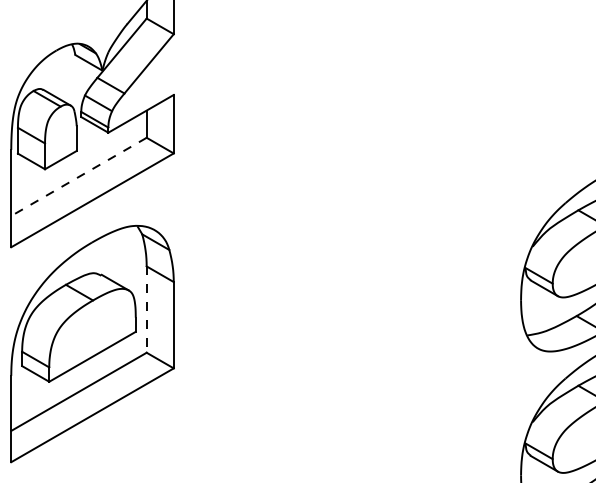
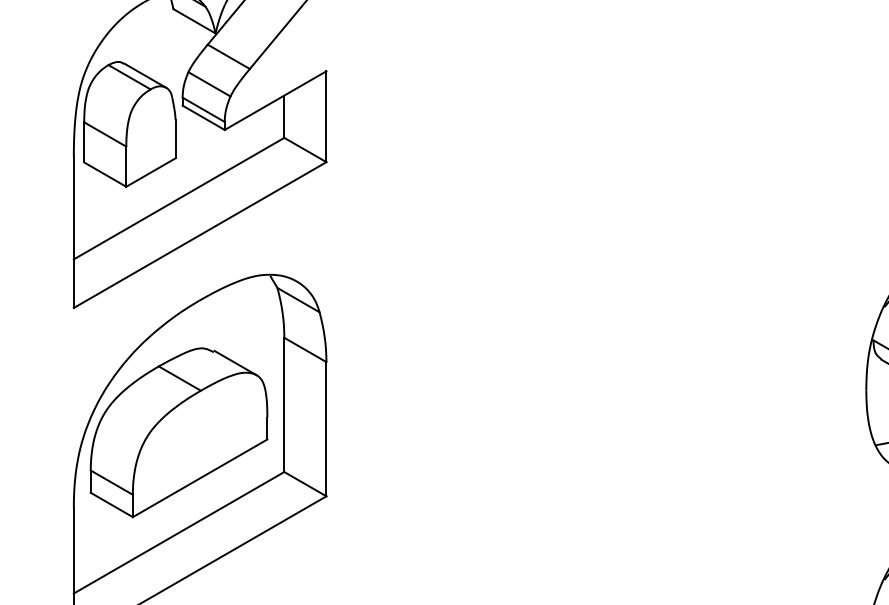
line: (78, 177) -> (178, 199), dashed -> solid
line: (146, 310) -> (284, 406), dashed -> solid

